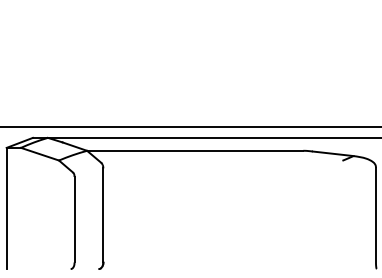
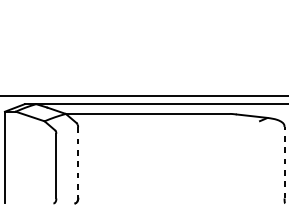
line: (375, 214) -> (284, 162), solid -> dashed
line: (103, 215) -> (78, 162), solid -> dashed

